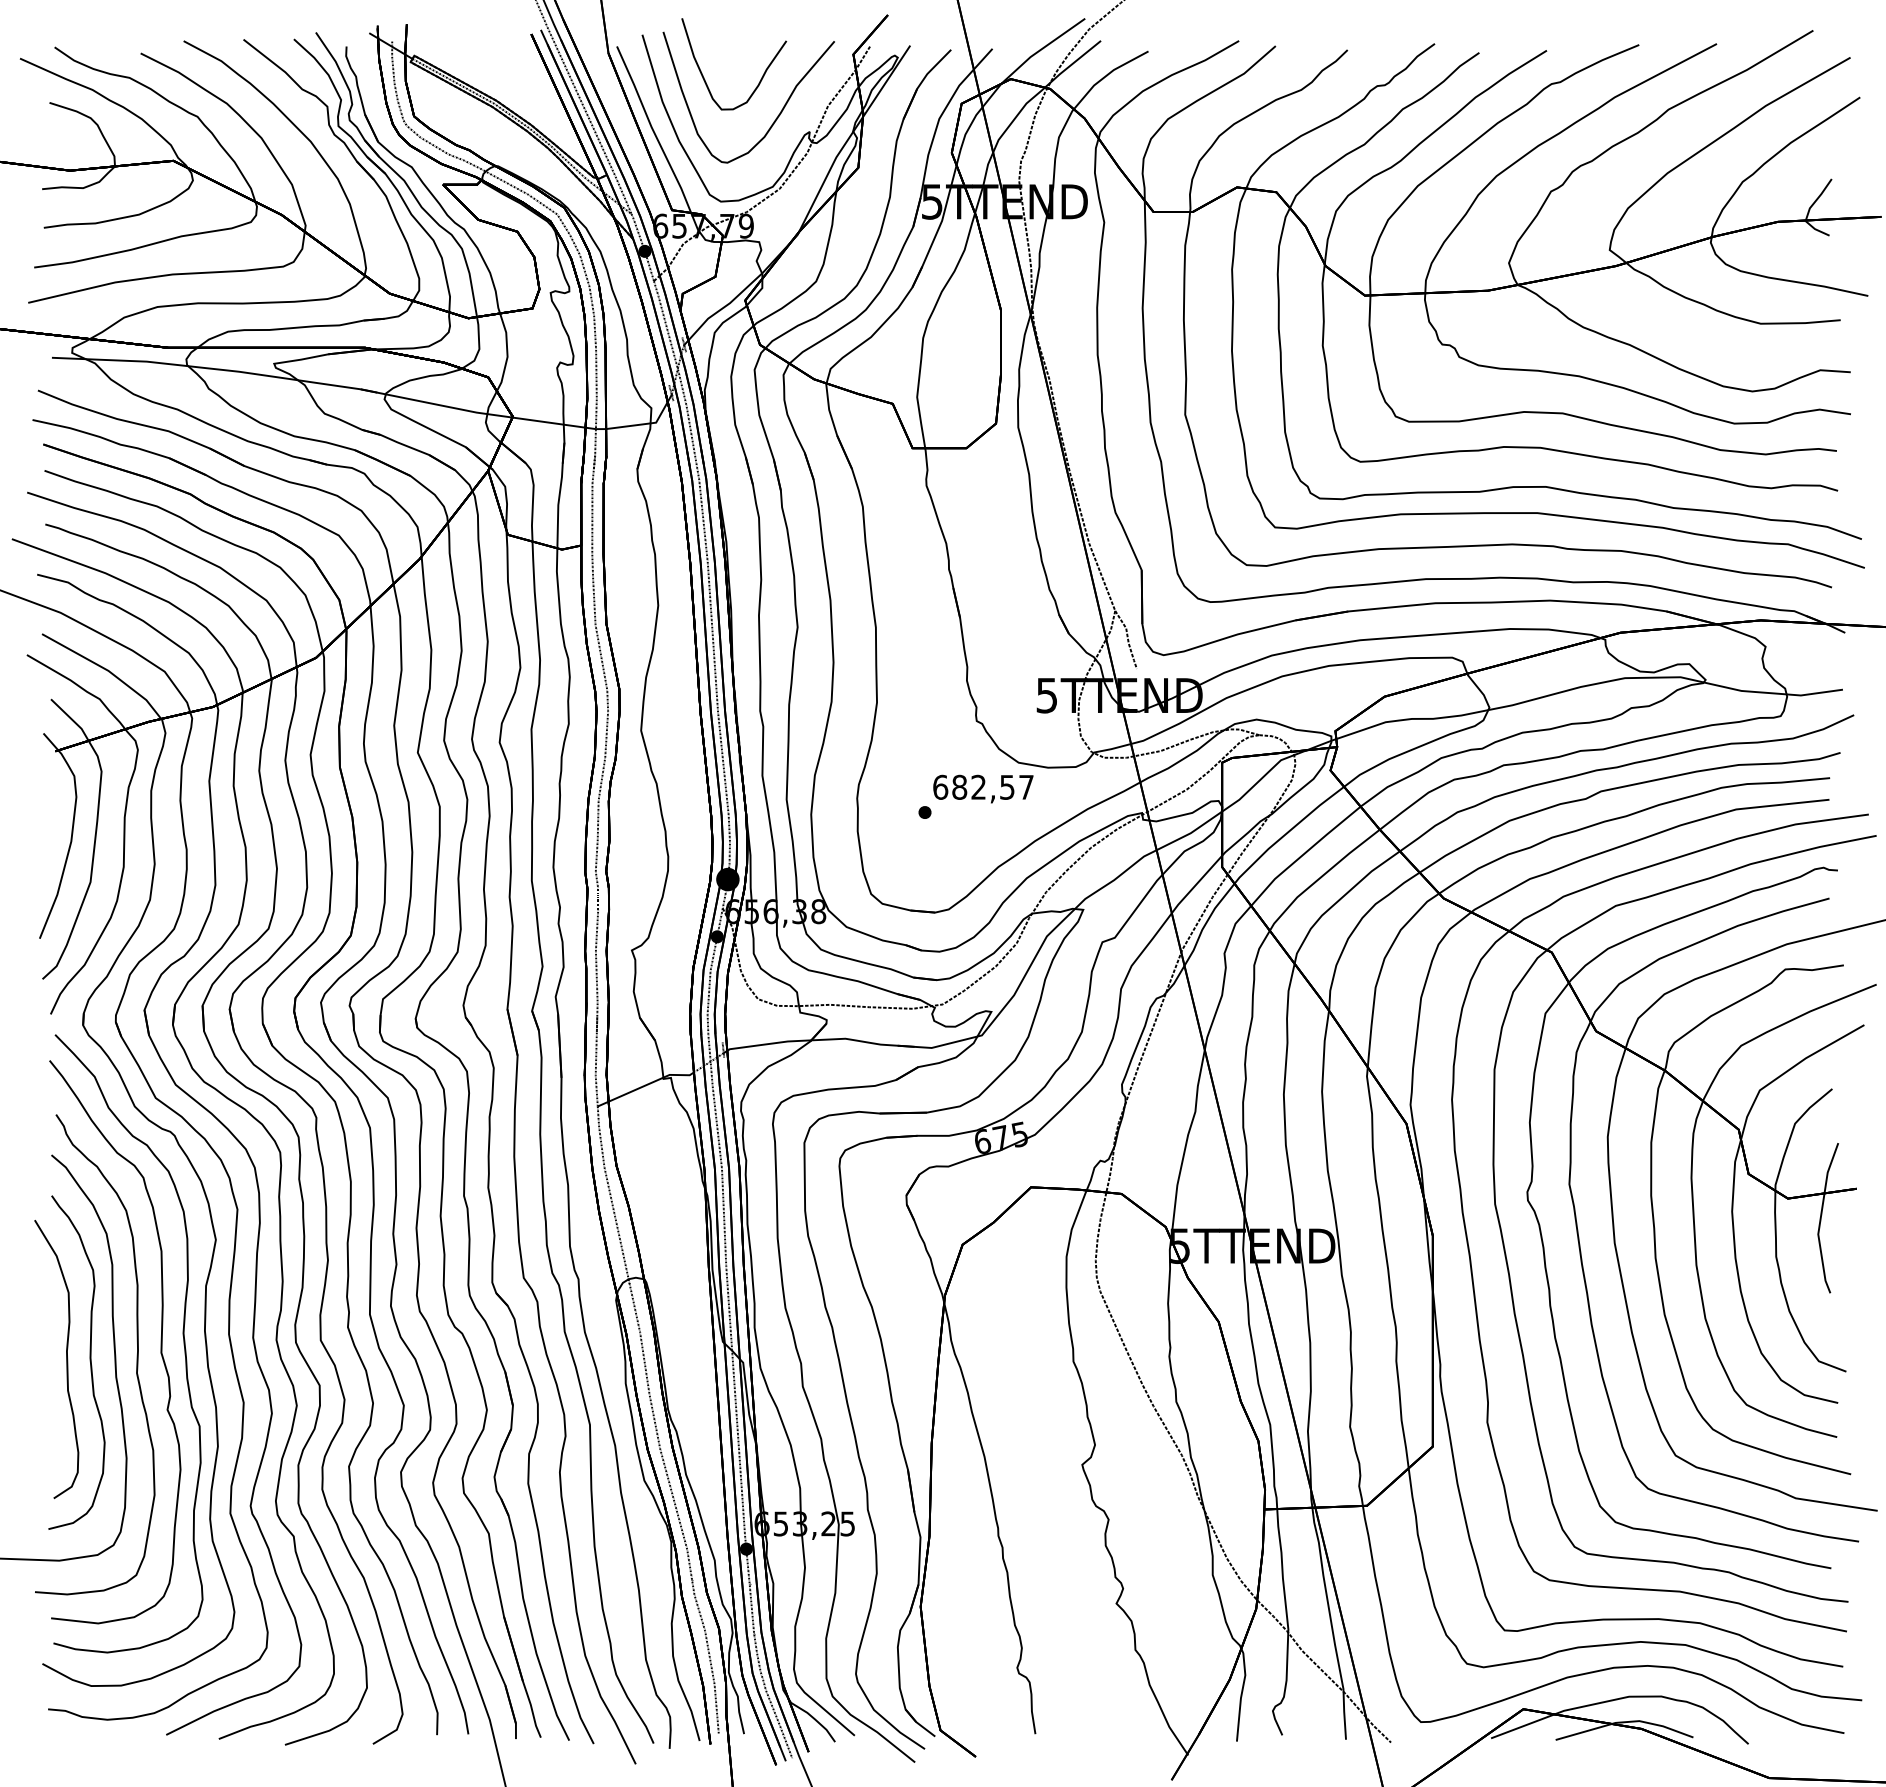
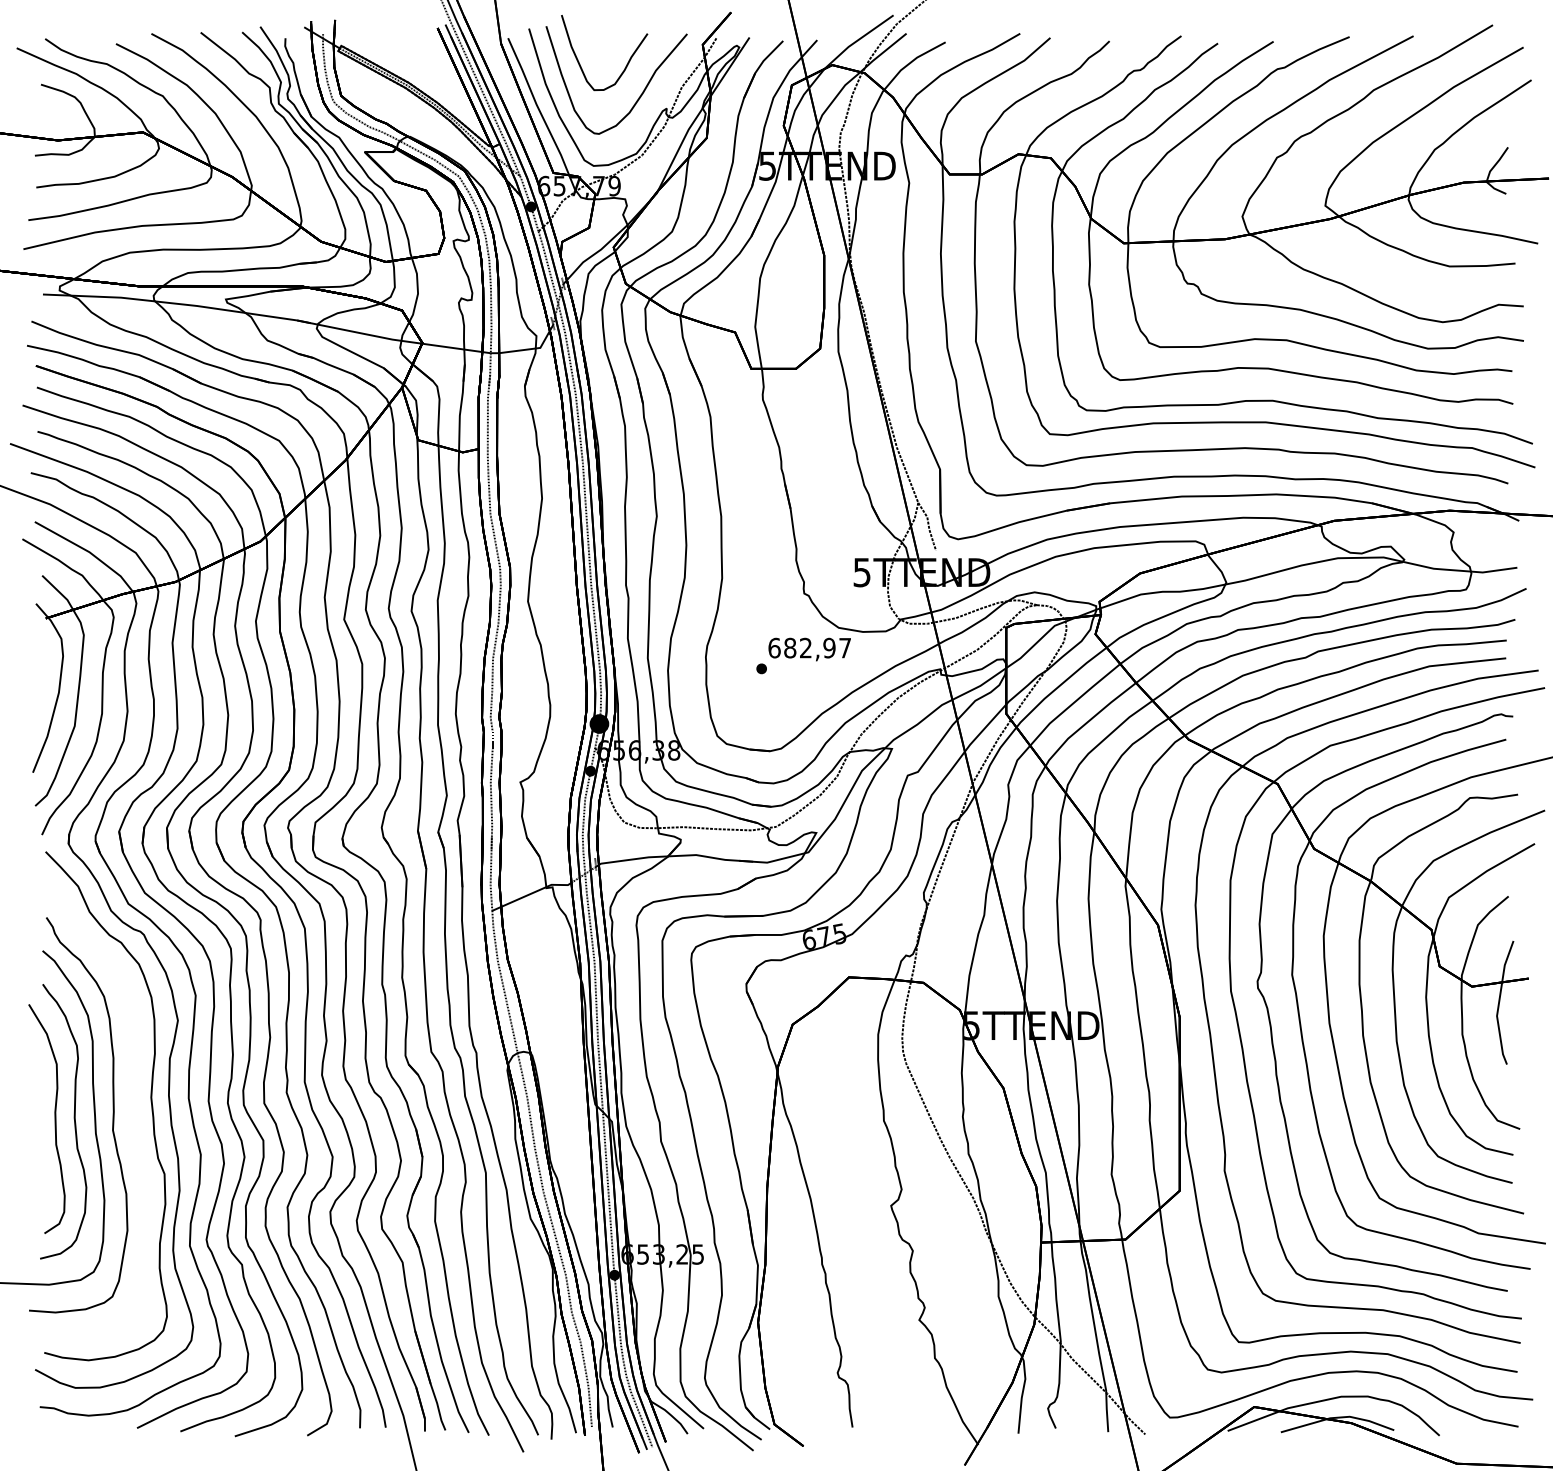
text: (1006, 786) -> (828, 647), 682,57 -> 682,97
part: (160, 1342) -> (132, 1105), removed

